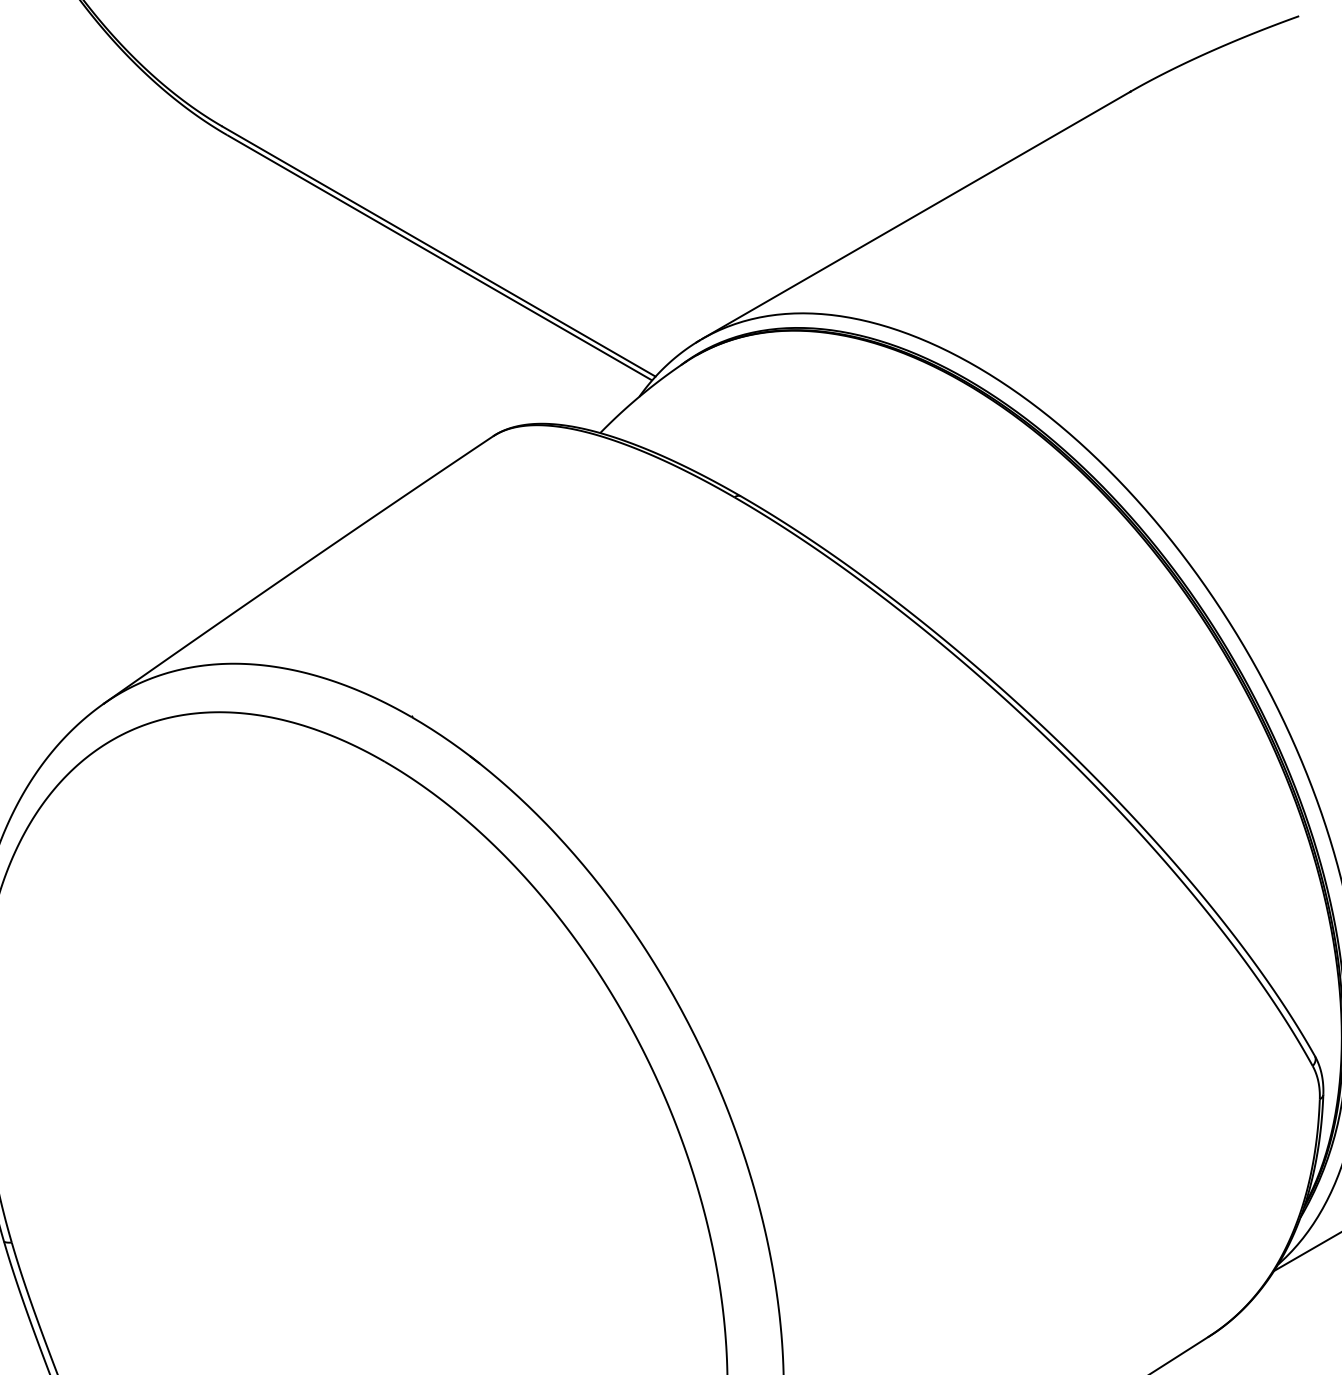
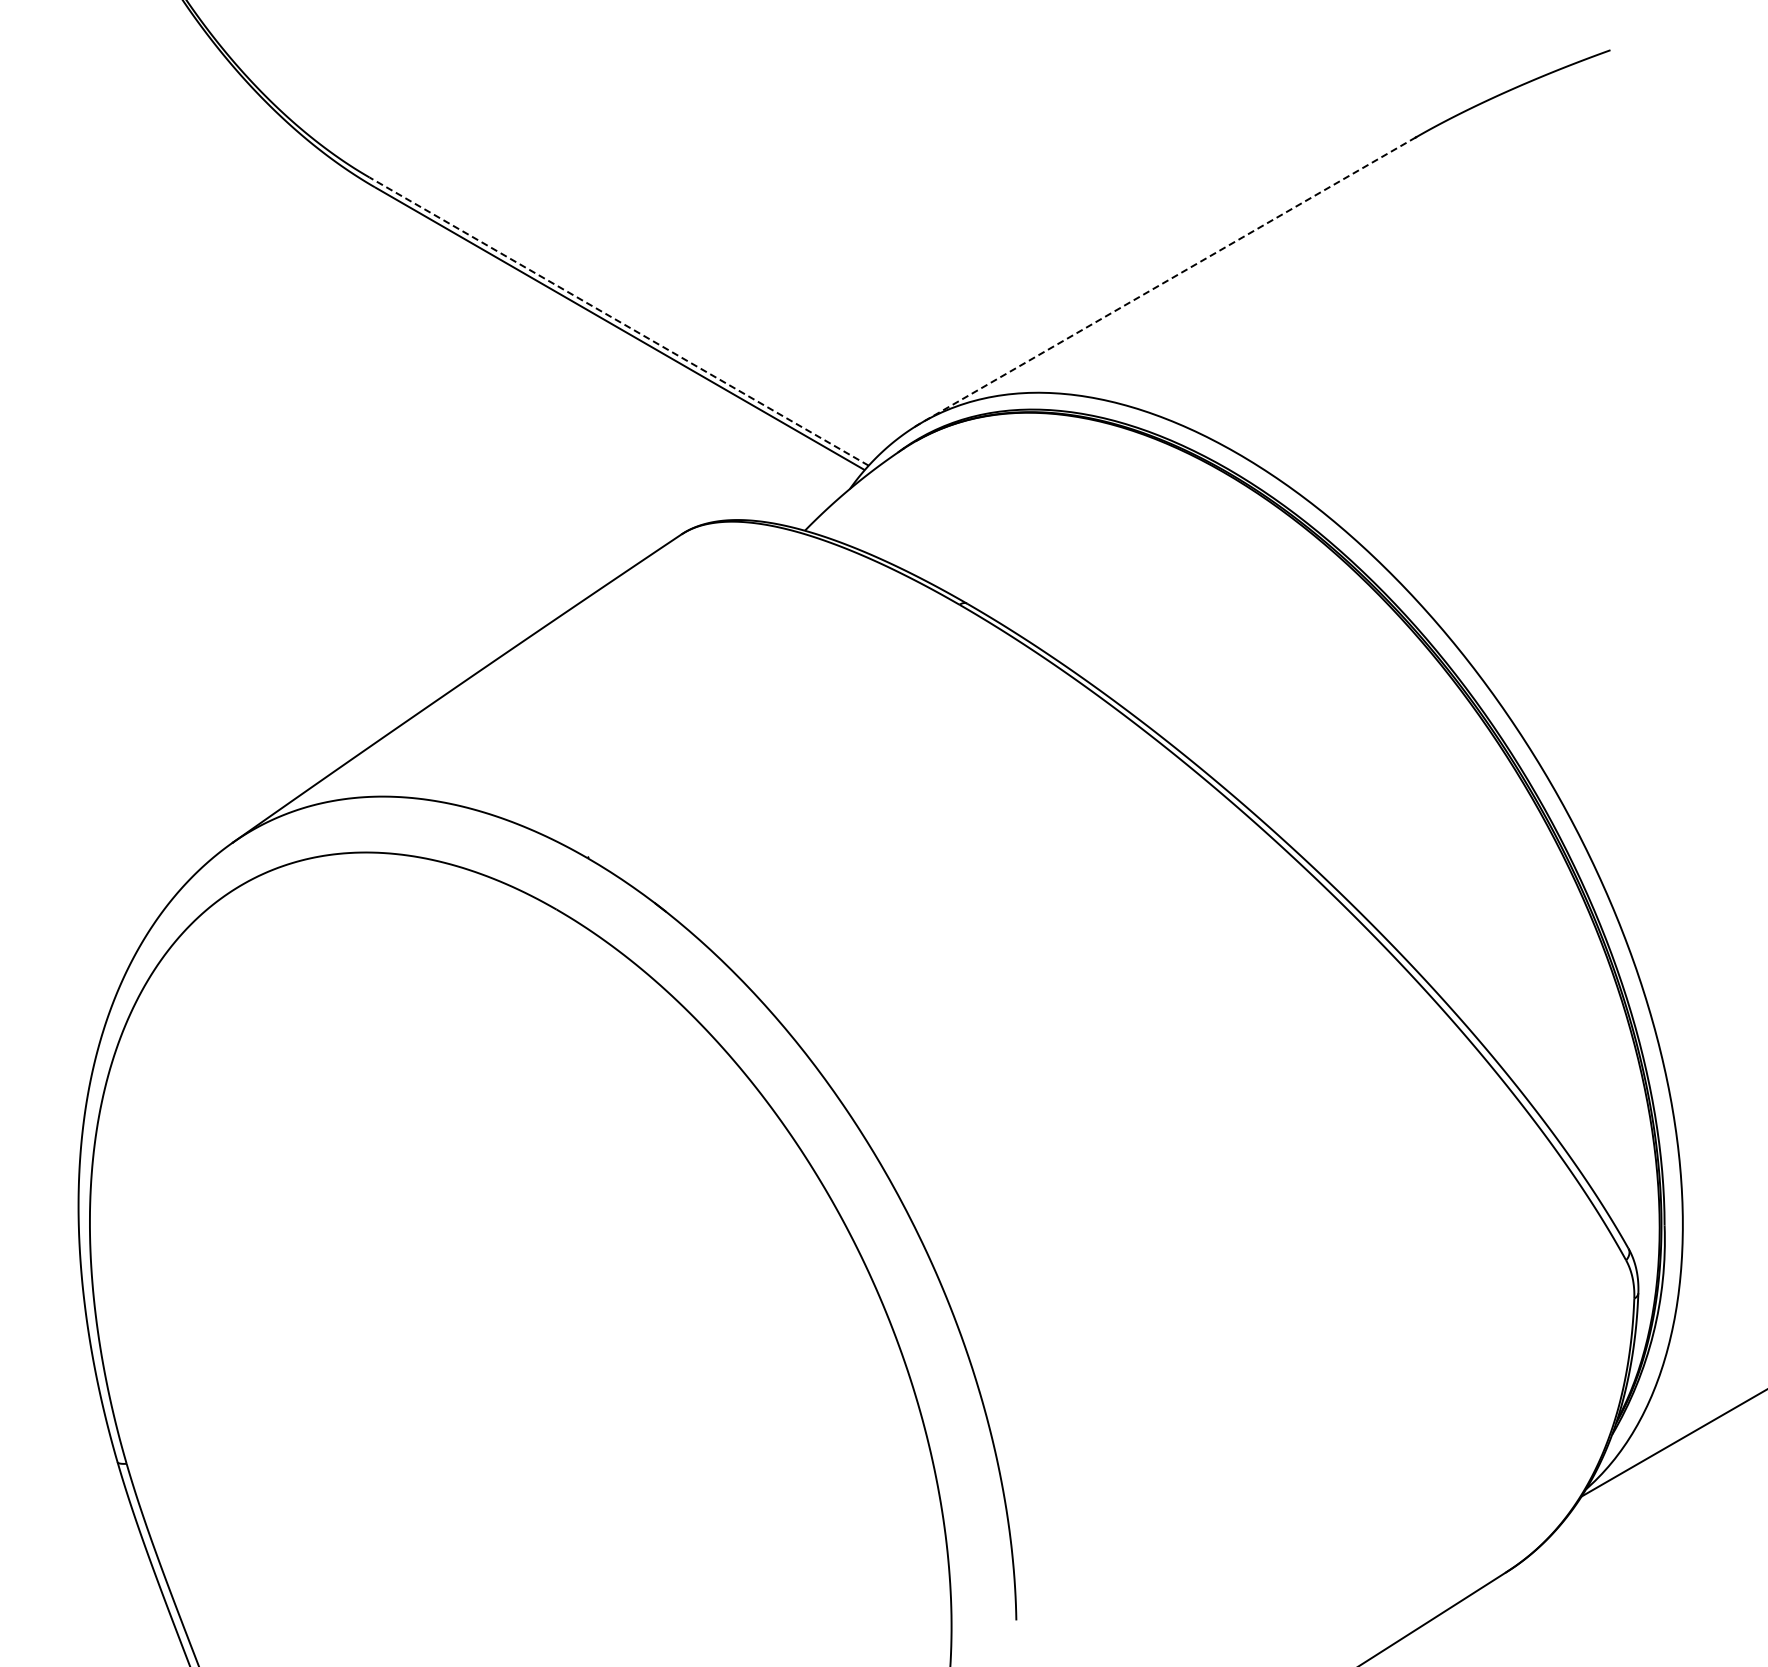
line: (916, 215) -> (1169, 279), solid -> dashed
line: (438, 251) -> (618, 321), solid -> dashed

